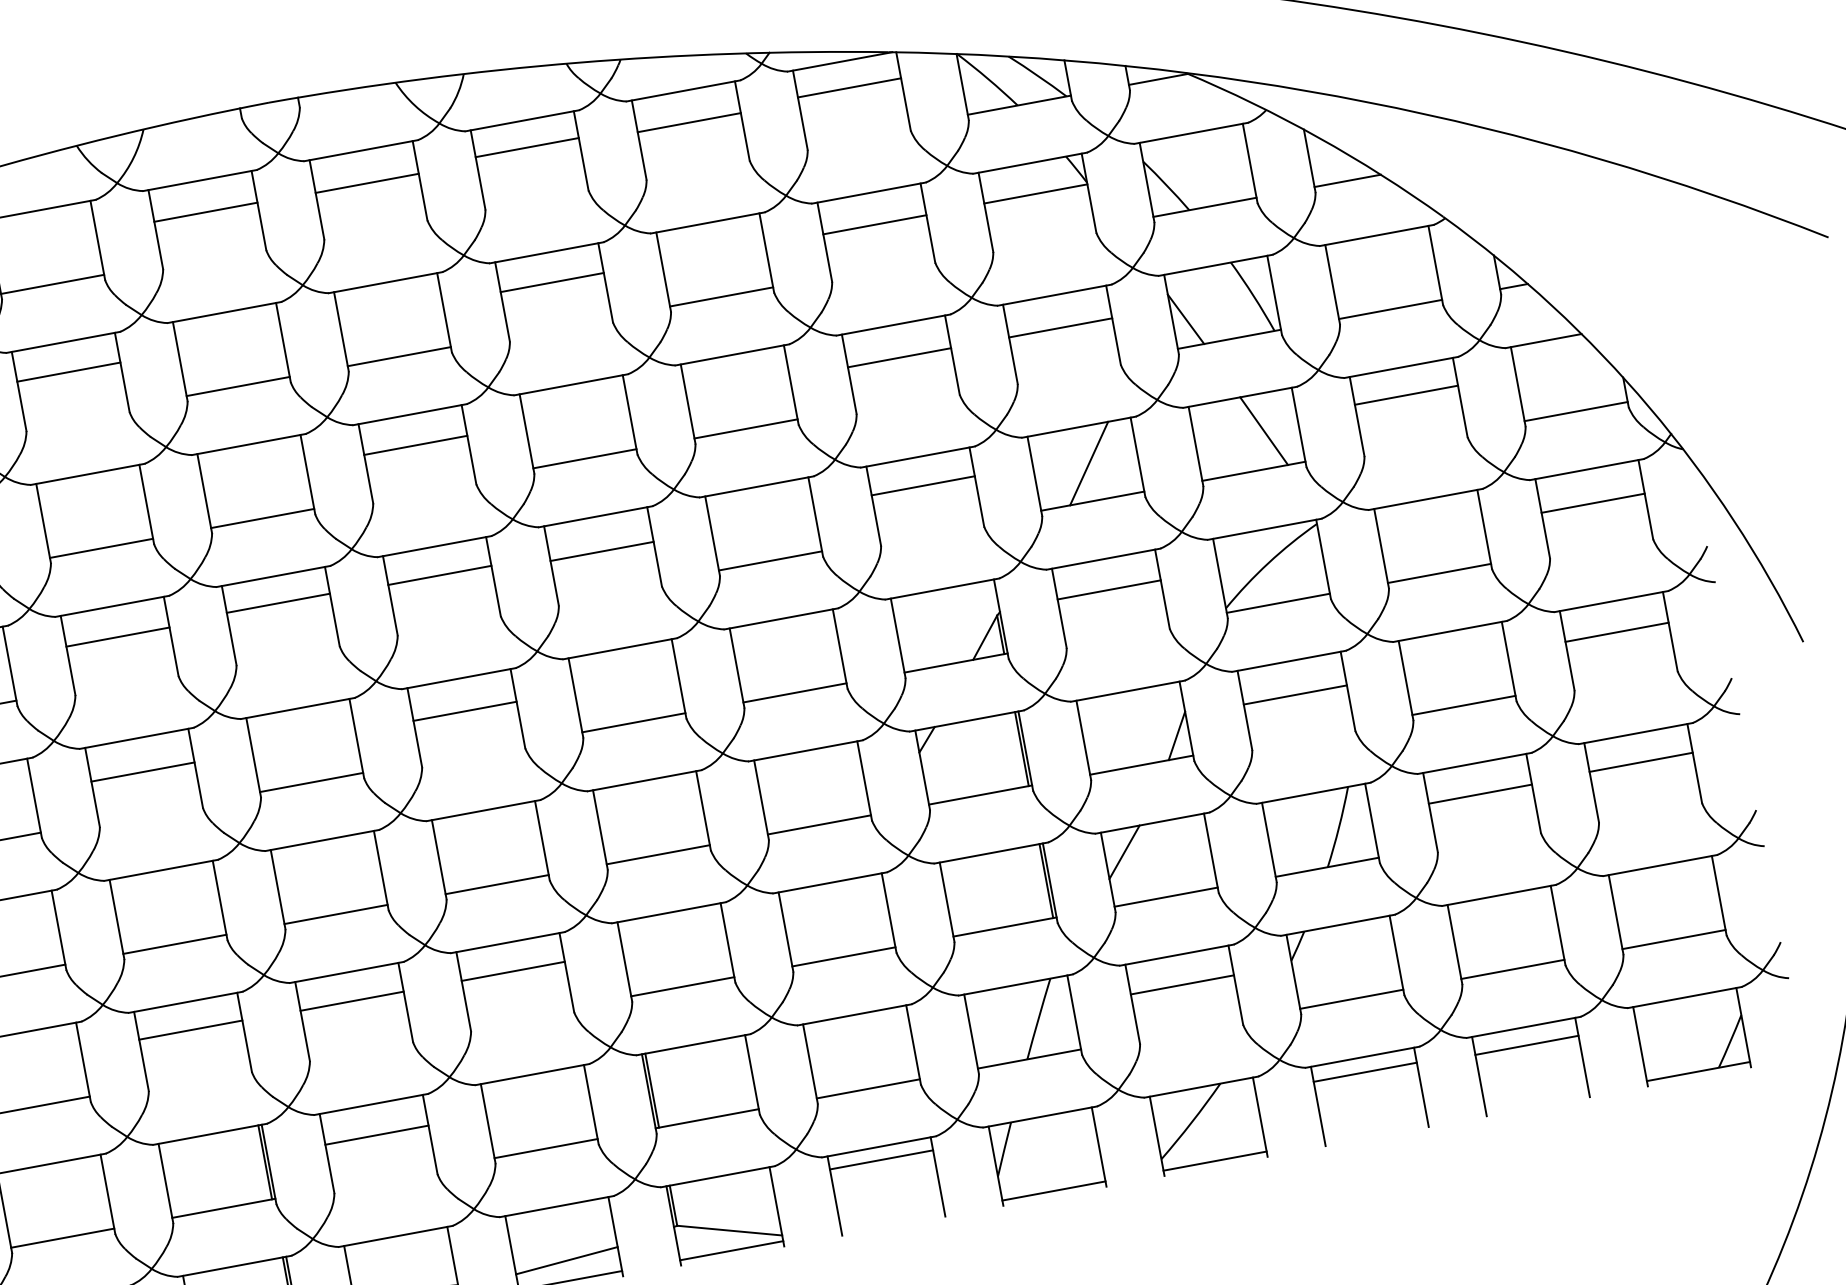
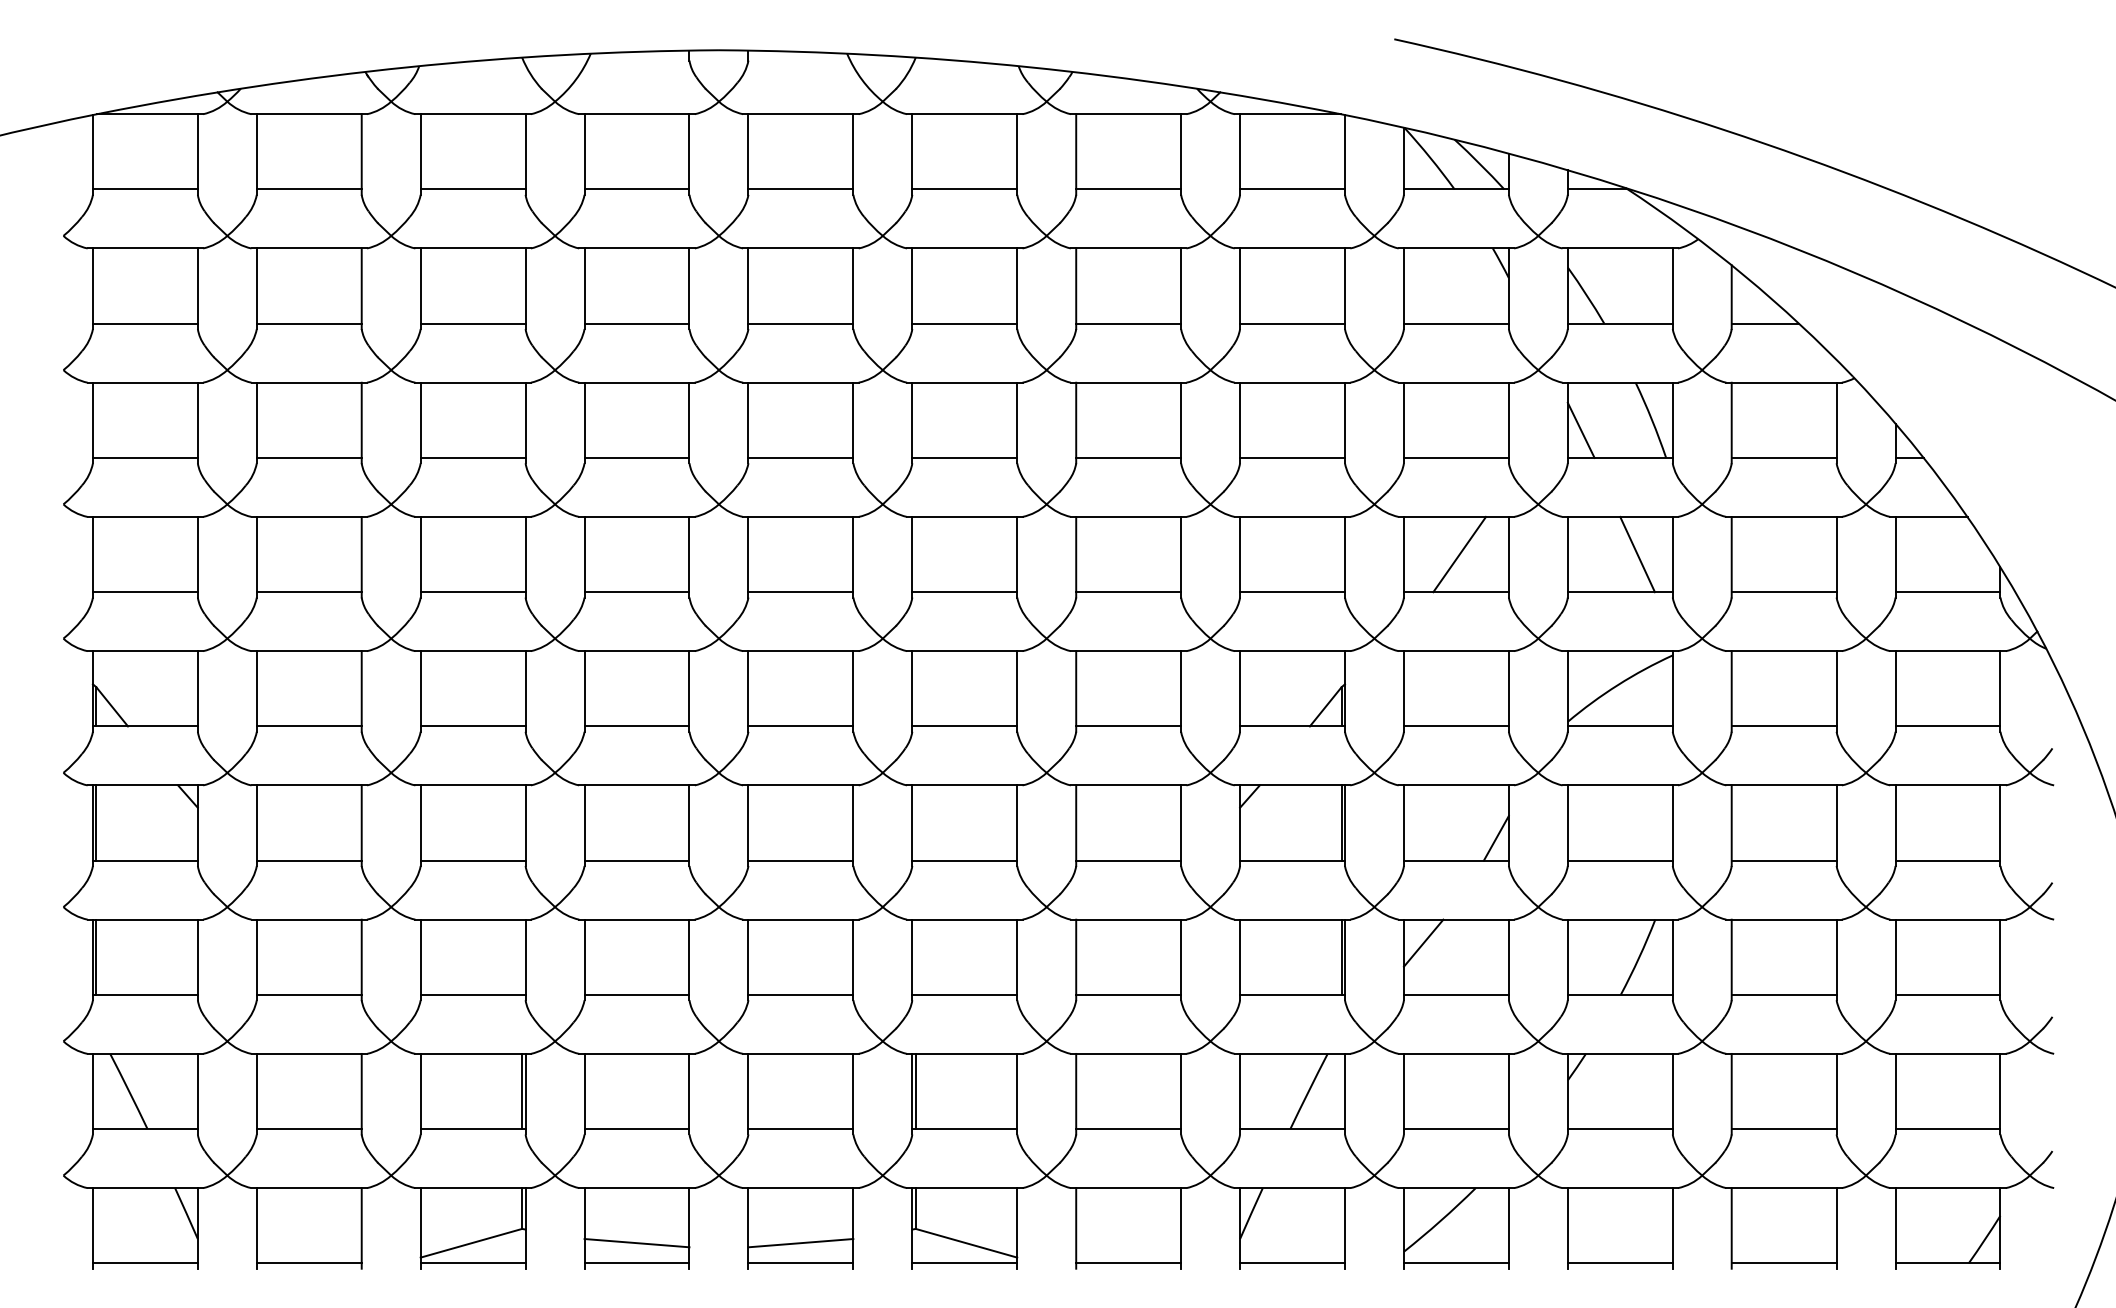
line: (849, 87) -> (1292, 189), moved
line: (689, 122) -> (1128, 189), moved
line: (526, 147) -> (964, 189), moved
line: (366, 183) -> (800, 189), moved
line: (1034, 193) -> (1455, 323), moved
line: (205, 212) -> (636, 189), moved
line: (874, 224) -> (1292, 323), moved
line: (551, 282) -> (964, 323), moved
line: (1059, 327) -> (1455, 457), moved
line: (899, 357) -> (1292, 457), moved
line: (68, 372) -> (472, 323), moved
line: (1405, 395) -> (1783, 592), moved
line: (415, 445) -> (800, 457), moved
line: (923, 486) -> (1292, 592), moved
line: (1592, 503) -> (1947, 726), moved
line: (601, 551) -> (964, 592), moved
line: (439, 575) -> (800, 592), moved
line: (1108, 590) -> (1455, 726), moved
line: (277, 603) -> (636, 592), moved
line: (1616, 632) -> (1947, 860), moved
line: (117, 637) -> (472, 592), moved
line: (1294, 694) -> (1619, 860), moved
line: (464, 711) -> (800, 726), moved
line: (1640, 762) -> (1947, 994), moved
line: (142, 772) -> (472, 726), moved
line: (1479, 793) -> (1783, 994), moved
line: (512, 971) -> (800, 994), moved
line: (1181, 985) -> (1455, 1129), moved
line: (351, 1000) -> (636, 994), moved
line: (190, 1029) -> (472, 994), moved
line: (1526, 1045) -> (1783, 1263), moved
line: (1364, 1072) -> (1619, 1263), moved
line: (376, 1135) -> (636, 1129), moved
line: (881, 1160) -> (1128, 1263), moved

